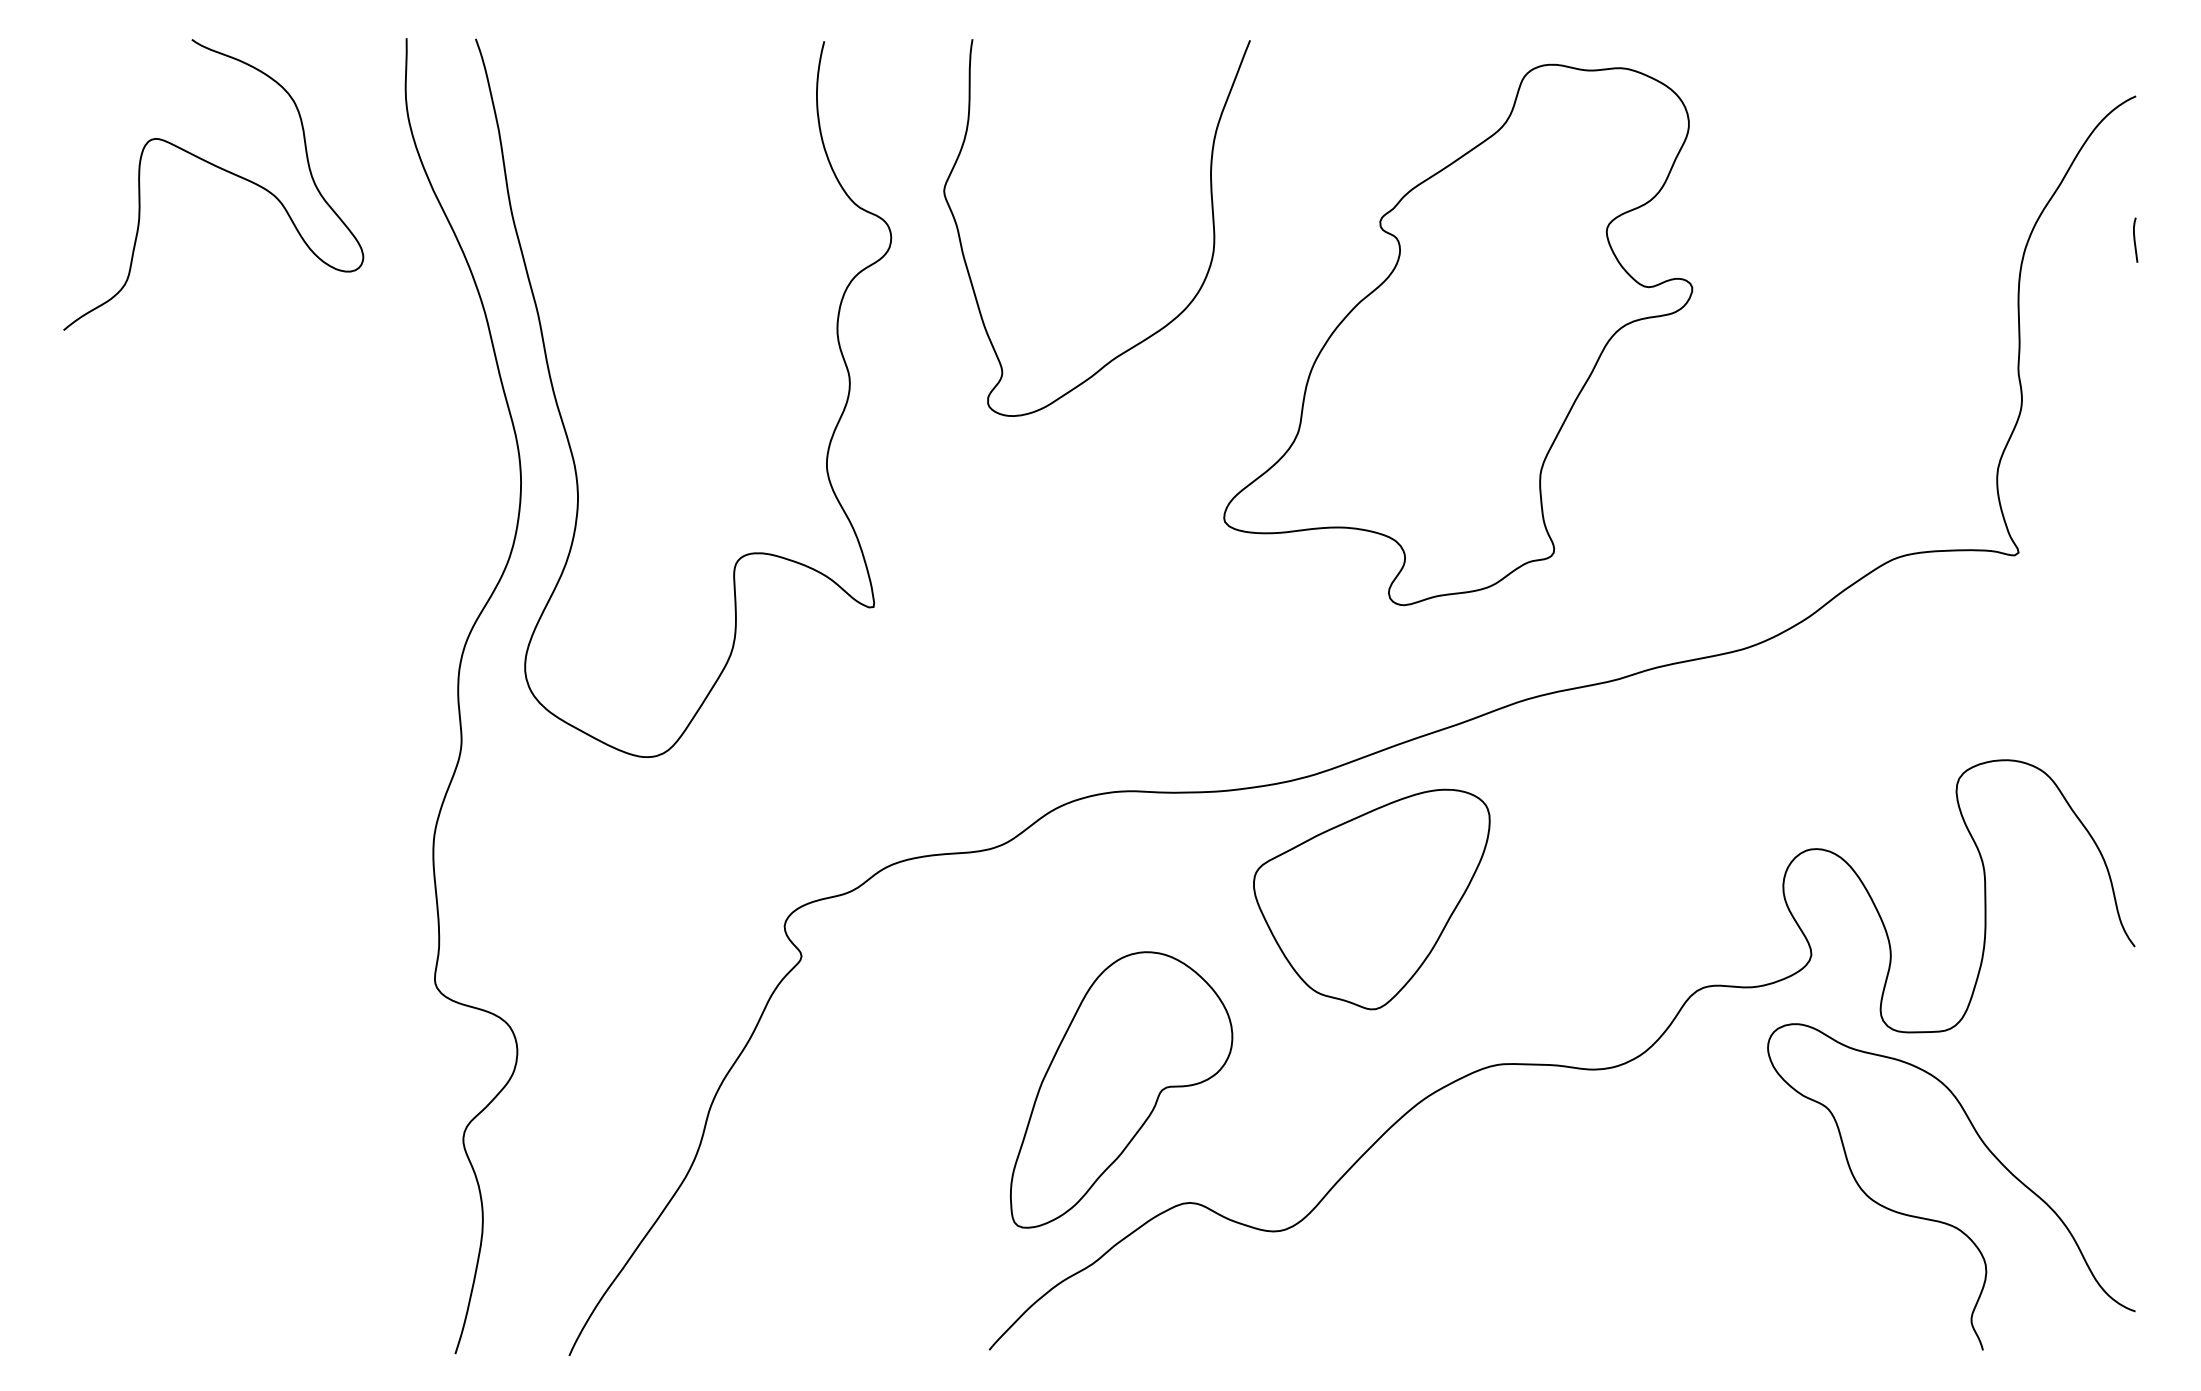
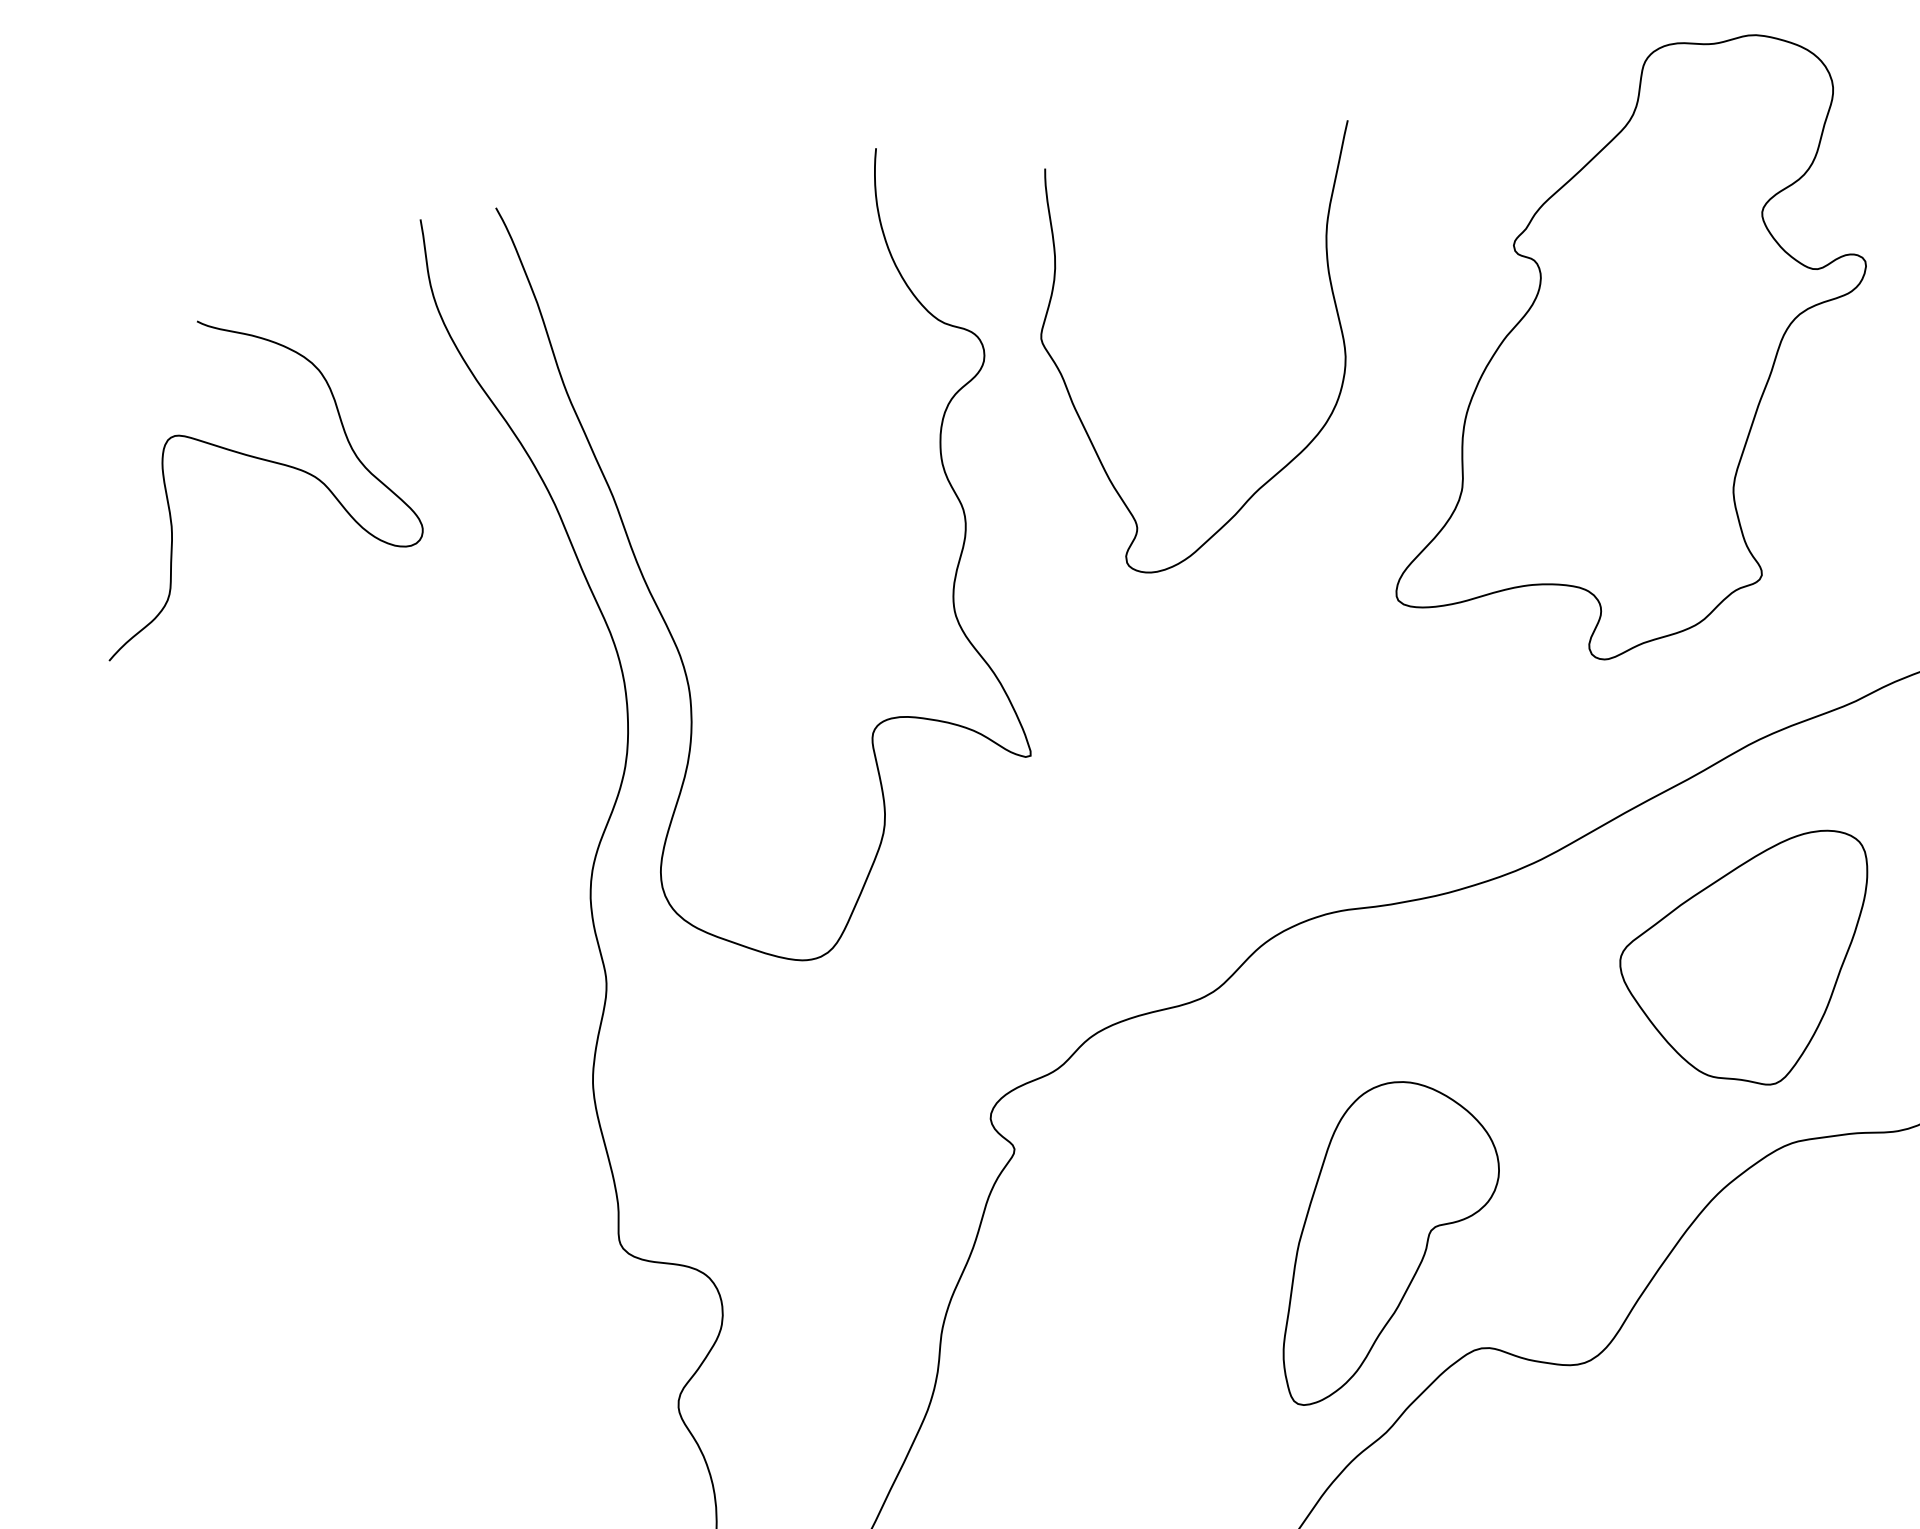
curve: (220, 169) -> (251, 457), moved
curve: (1212, 225) -> (1339, 328), moved
part: (1371, 899) -> (1751, 964), moved

